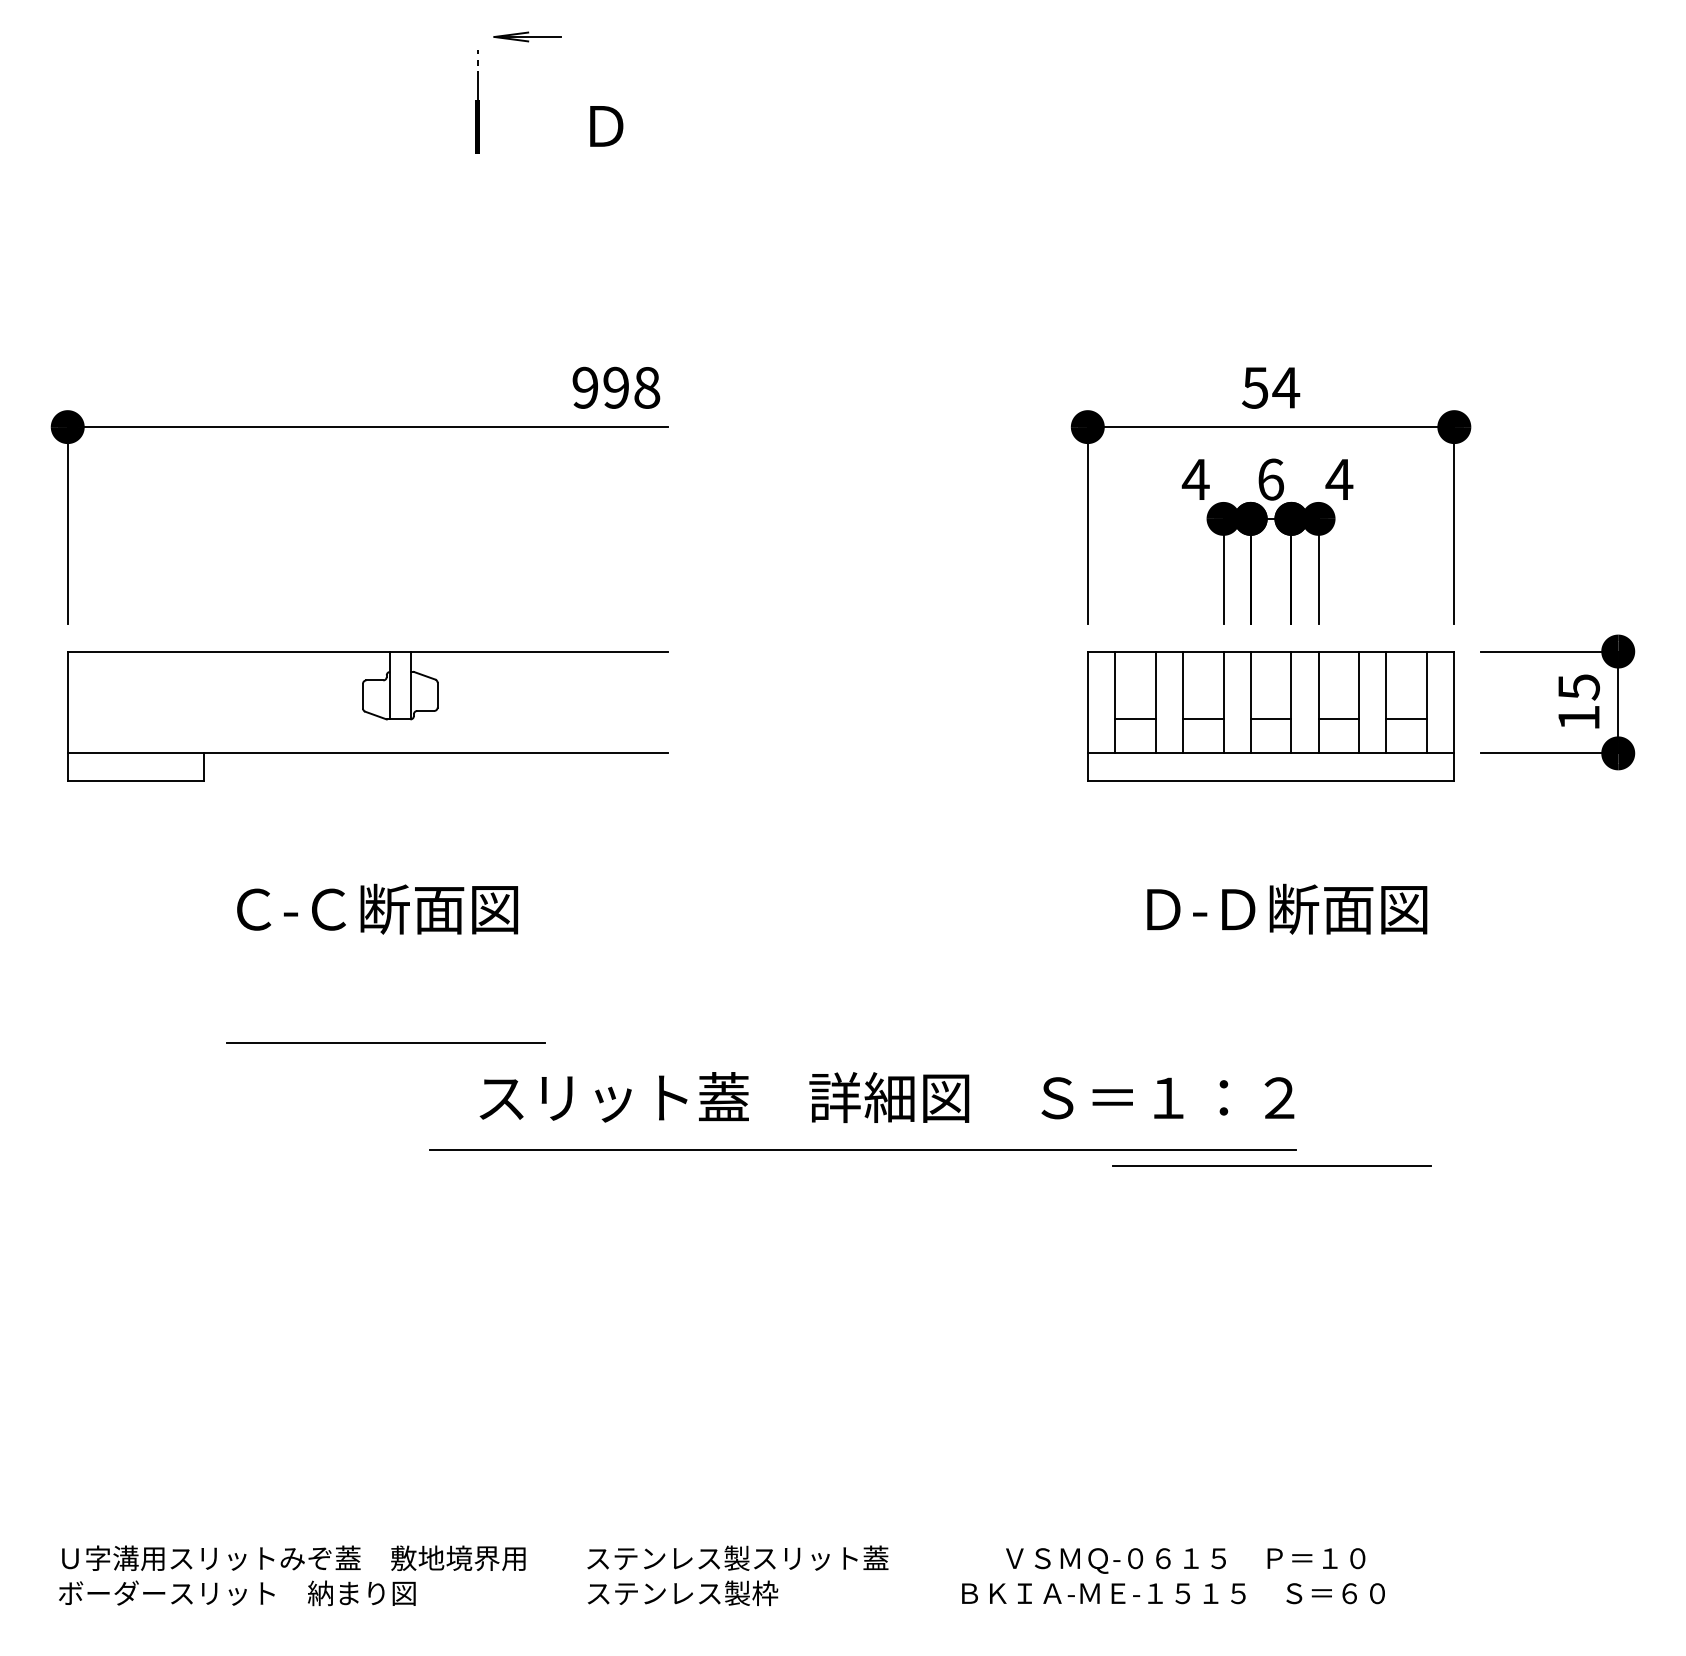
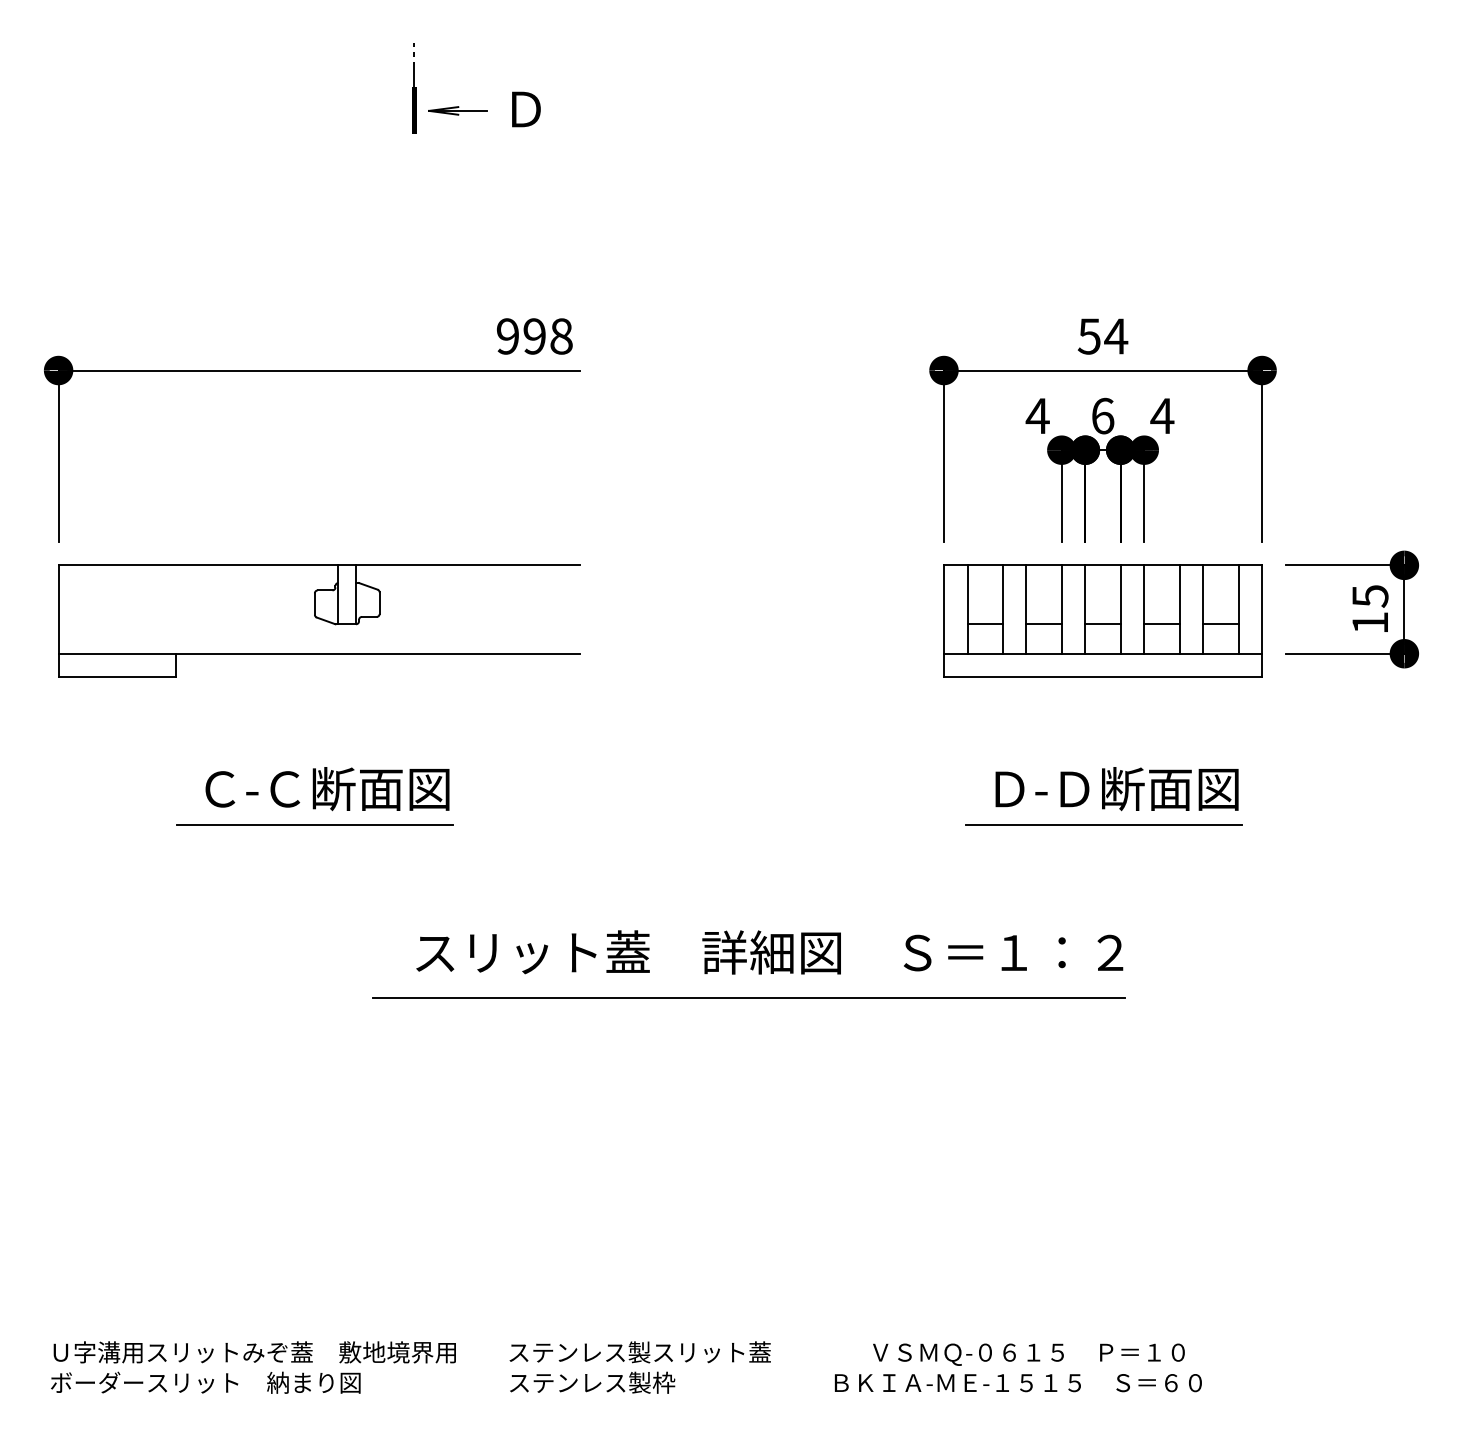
part: (527, 36) -> (457, 110), moved
line: (385, 1043) -> (314, 824), moved
line: (1271, 1165) -> (1103, 824), moved

